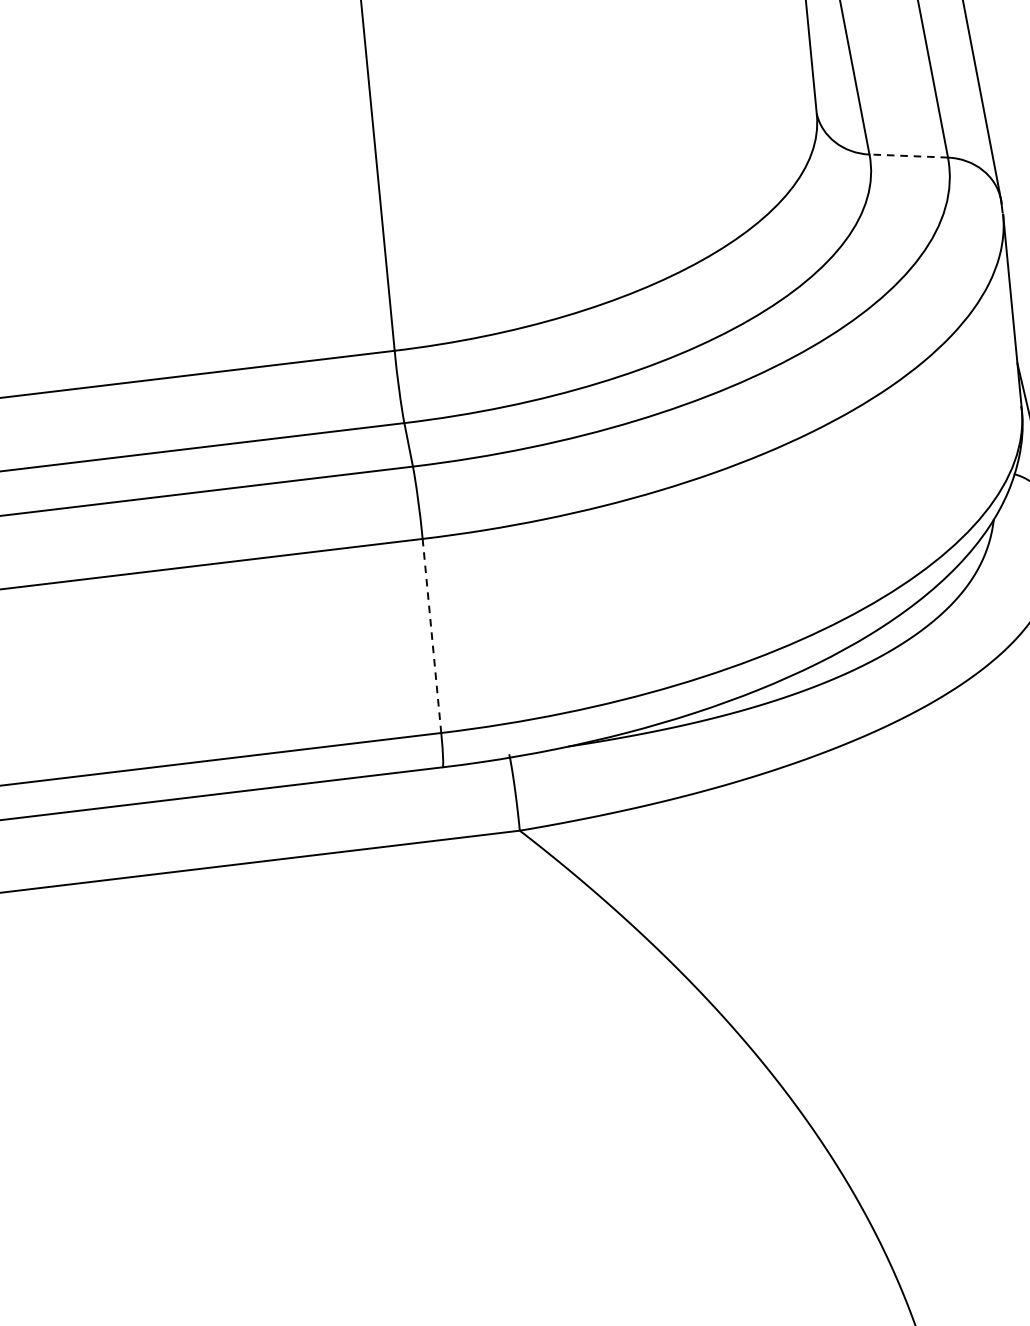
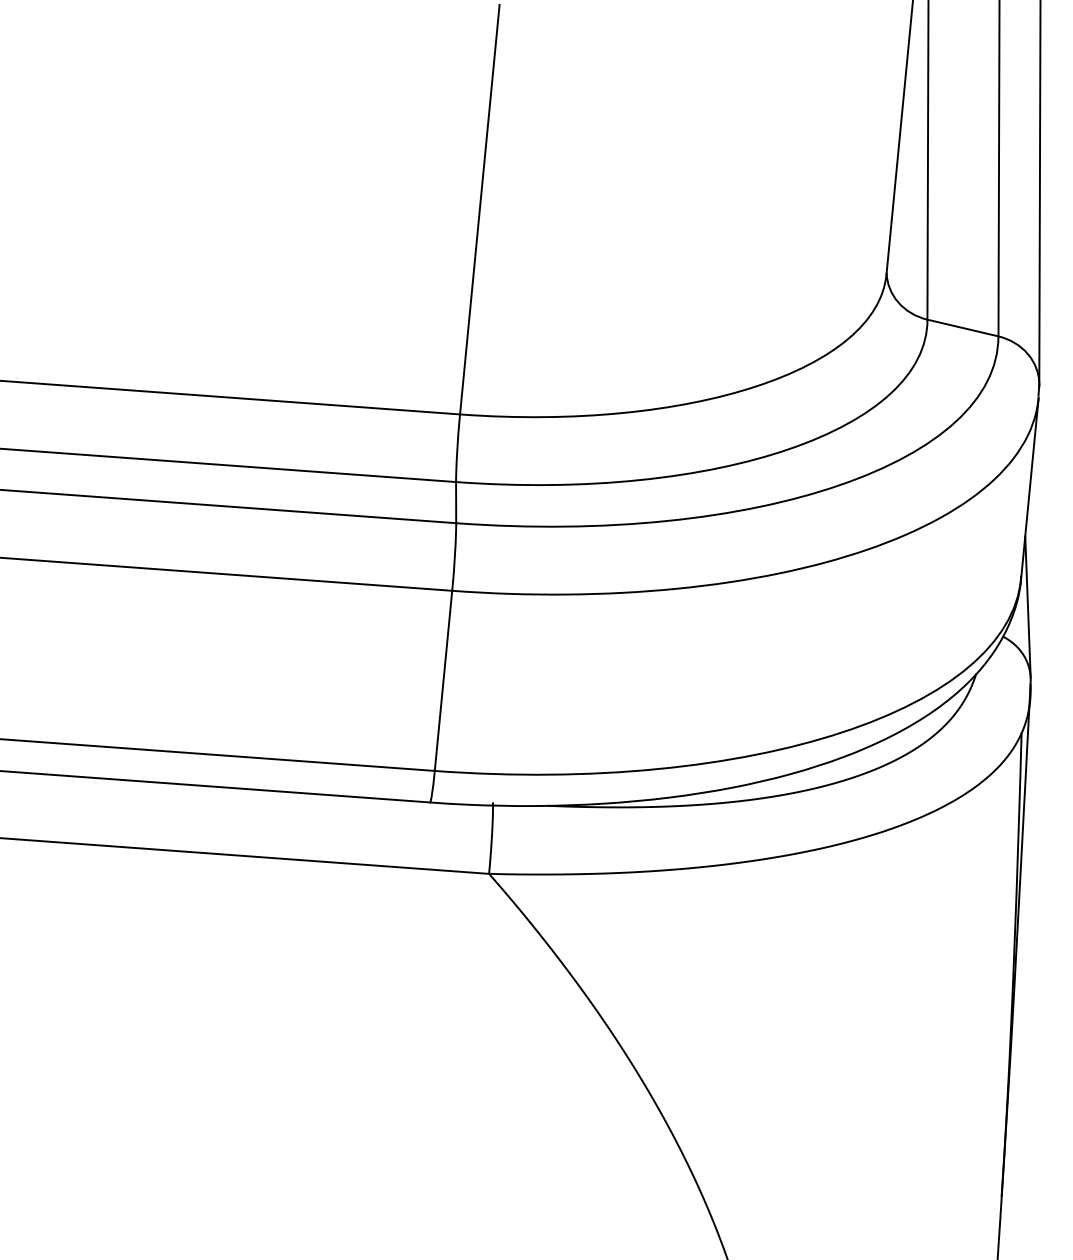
line: (908, 155) -> (962, 327), dashed -> solid
line: (432, 636) -> (443, 681), dashed -> solid

